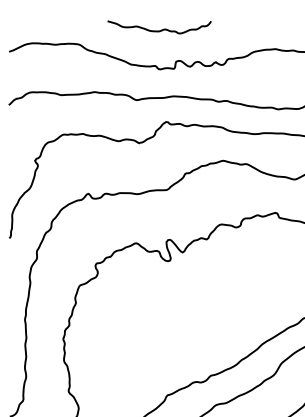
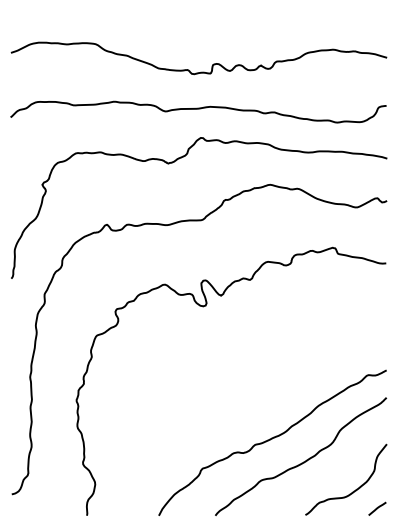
curve: (160, 29) -> (194, 26), removed

